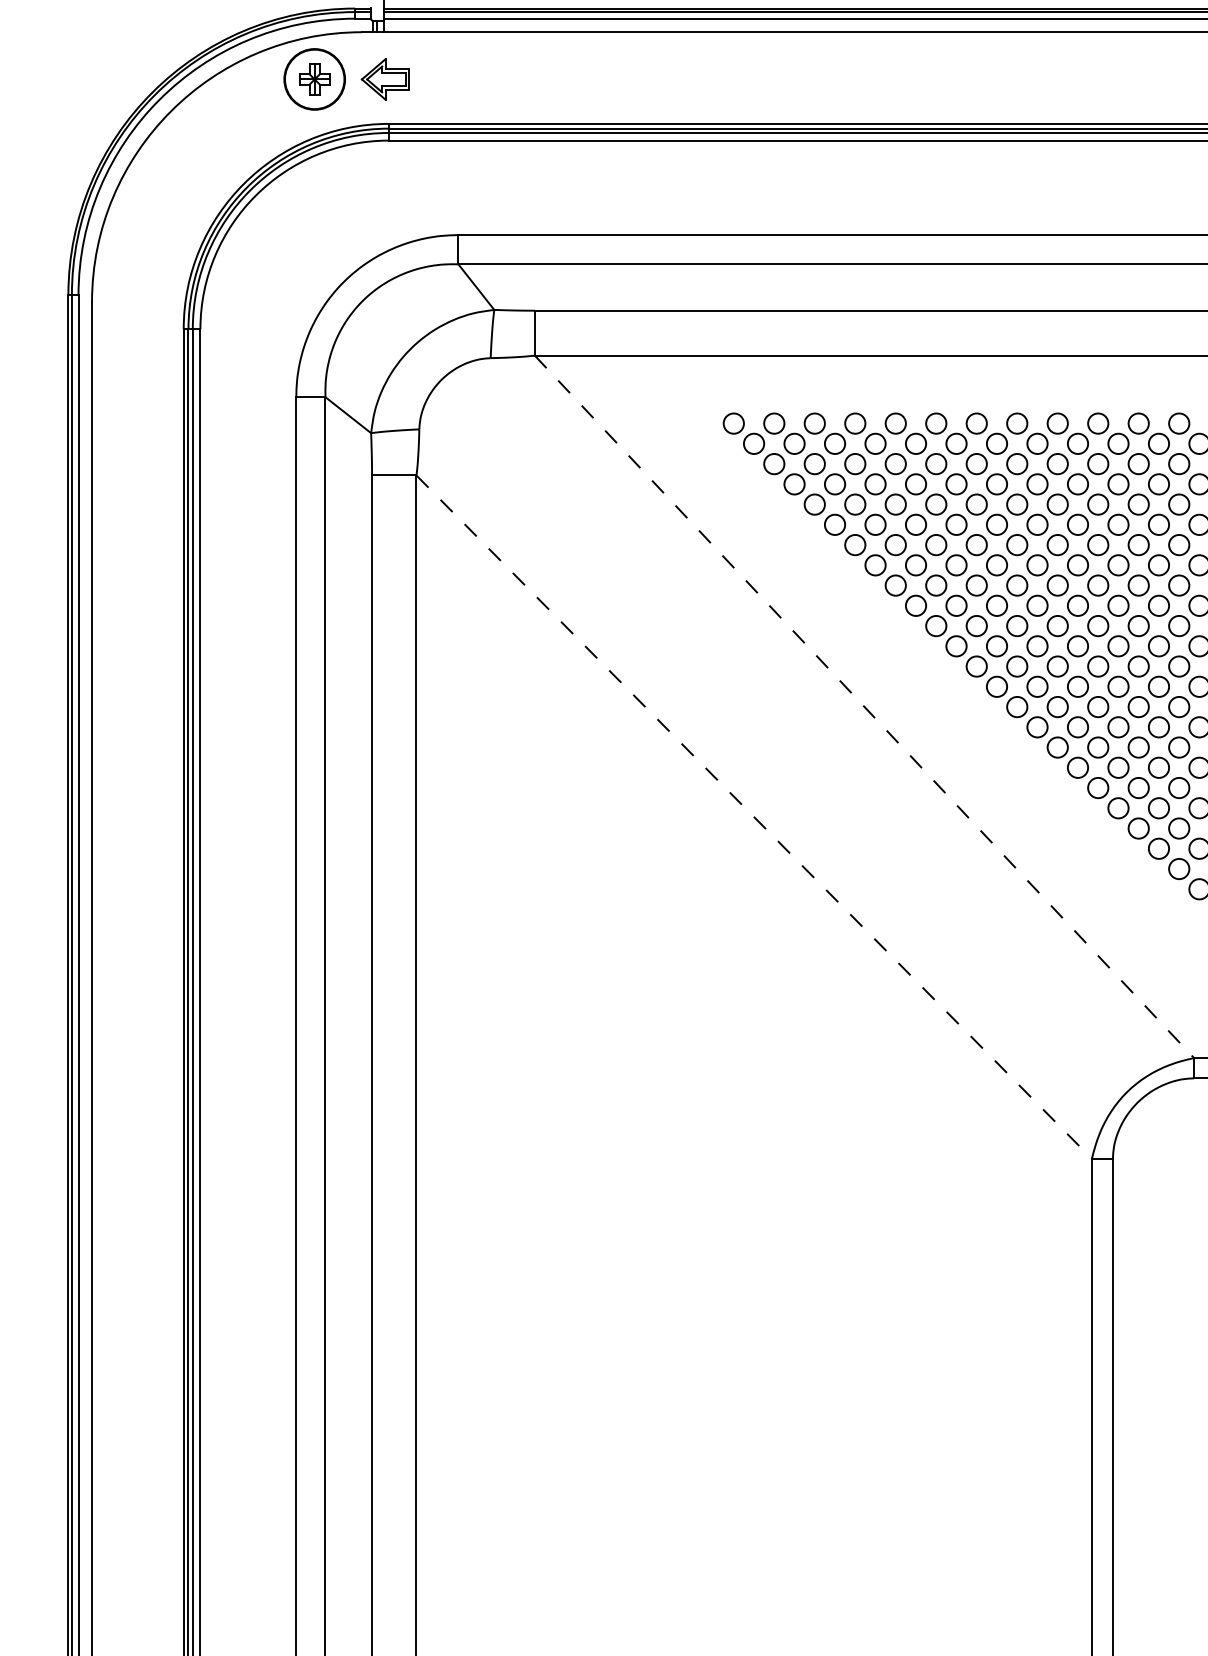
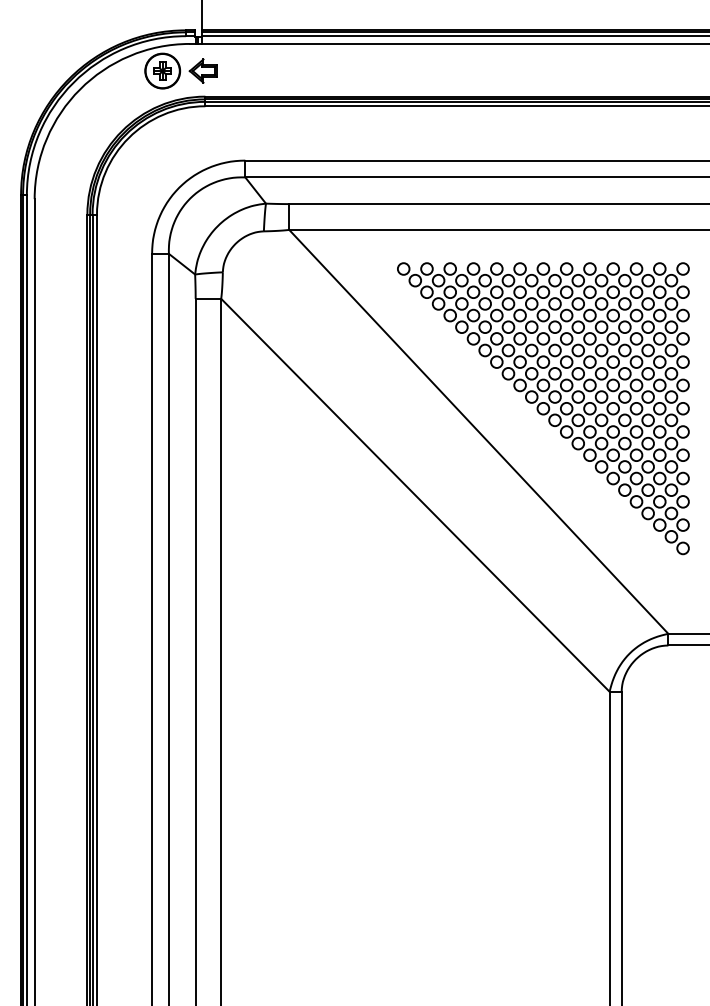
line: (863, 706) -> (478, 431), dashed -> solid
line: (754, 817) -> (415, 495), dashed -> solid

